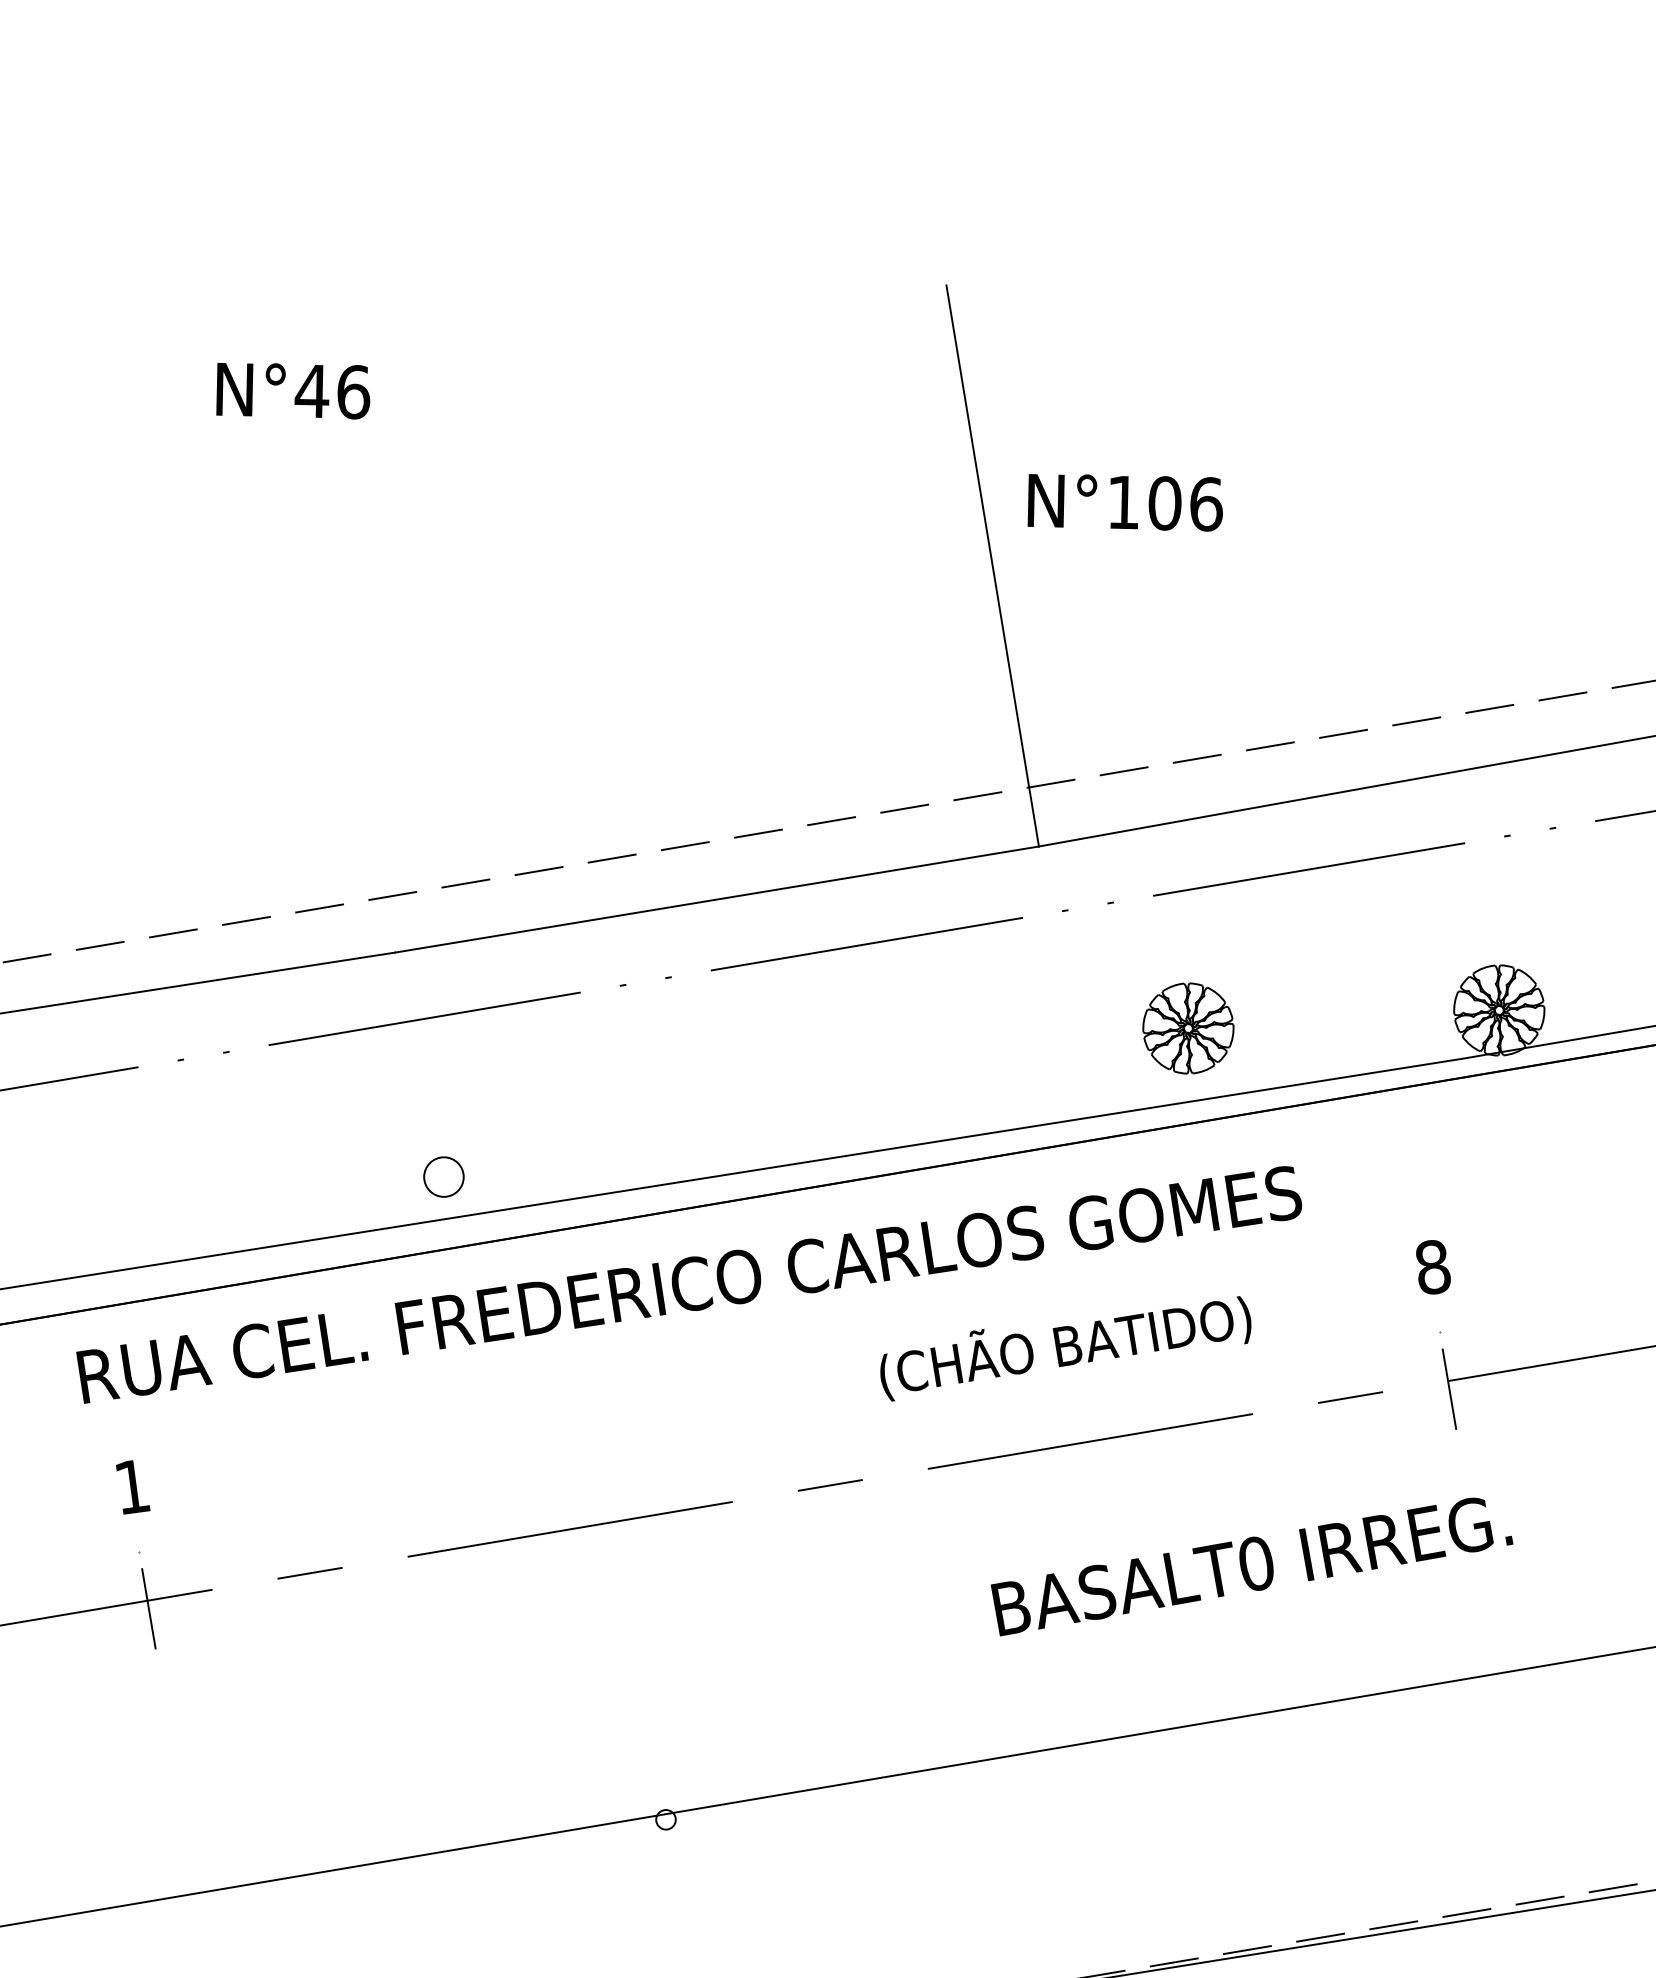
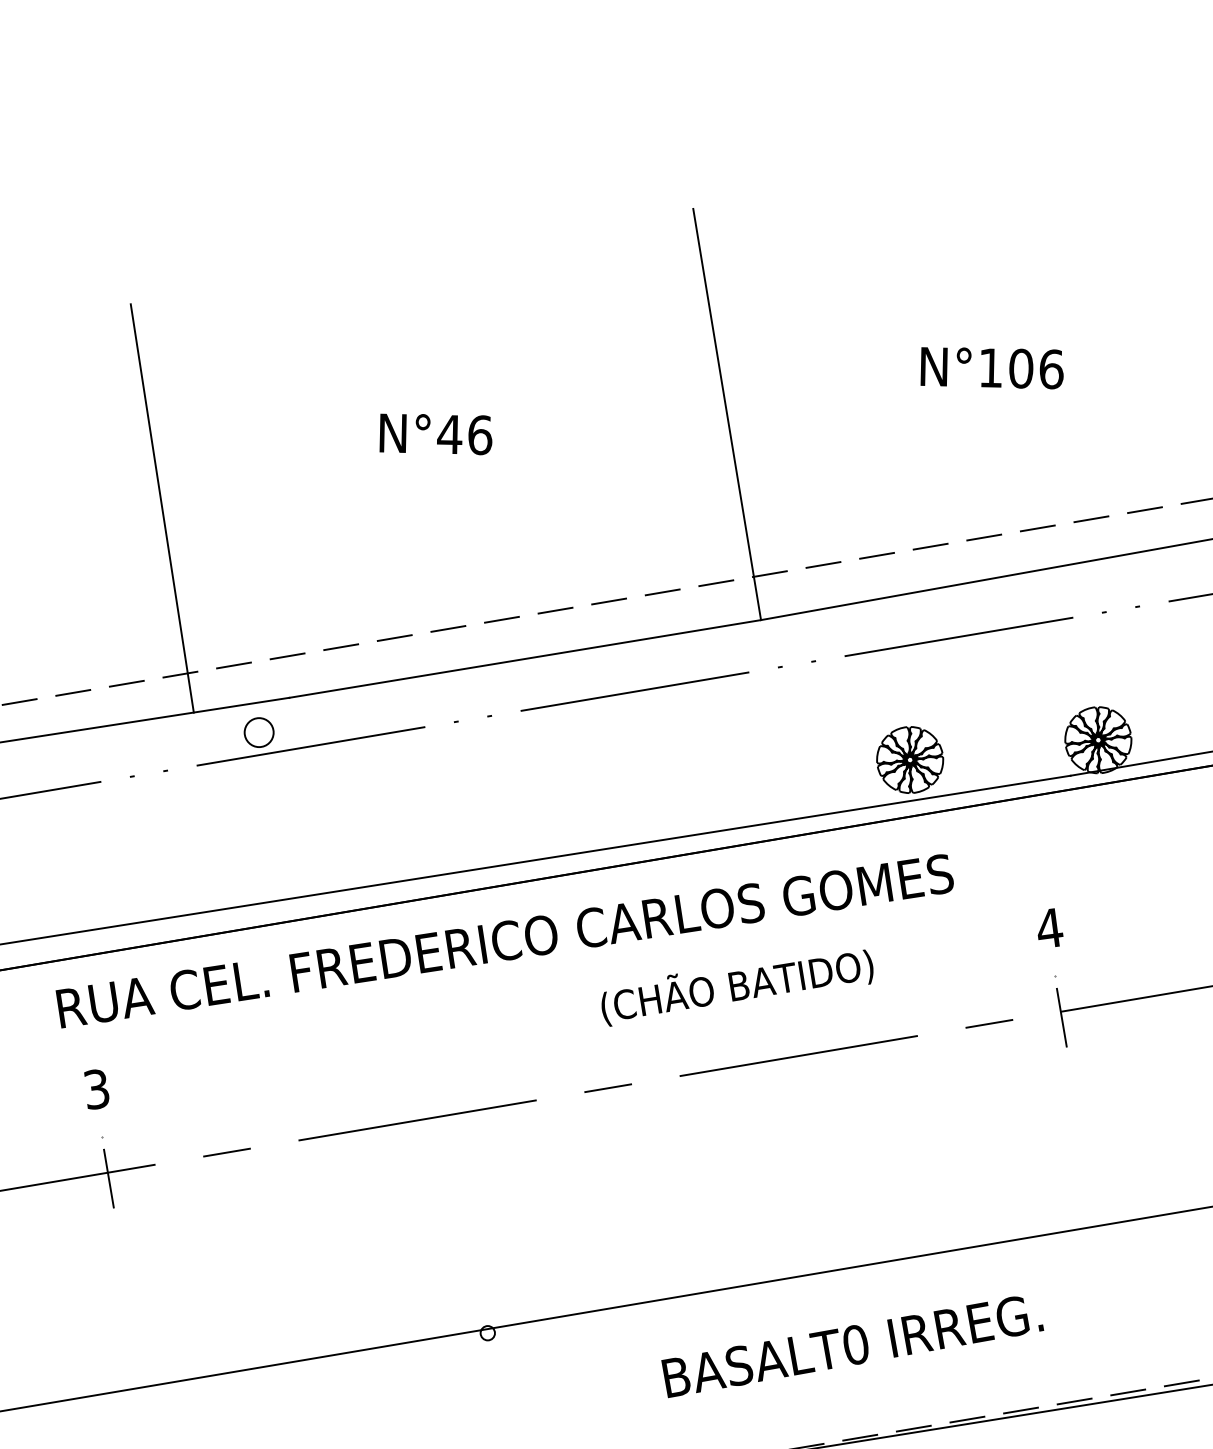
text: (293, 391) -> (436, 434), moved
text: (1124, 502) -> (991, 368), moved
line: (221, 693) -> (162, 507), added
part: (1188, 1028) -> (910, 760), moved
circle: (443, 1176) -> (258, 732), moved
text: (1433, 1266) -> (1050, 927), 8 -> 4
text: (1065, 1348) -> (737, 987), moved
text: (132, 1486) -> (96, 1089), 1 -> 3
text: (1251, 1566) -> (852, 1346), moved

